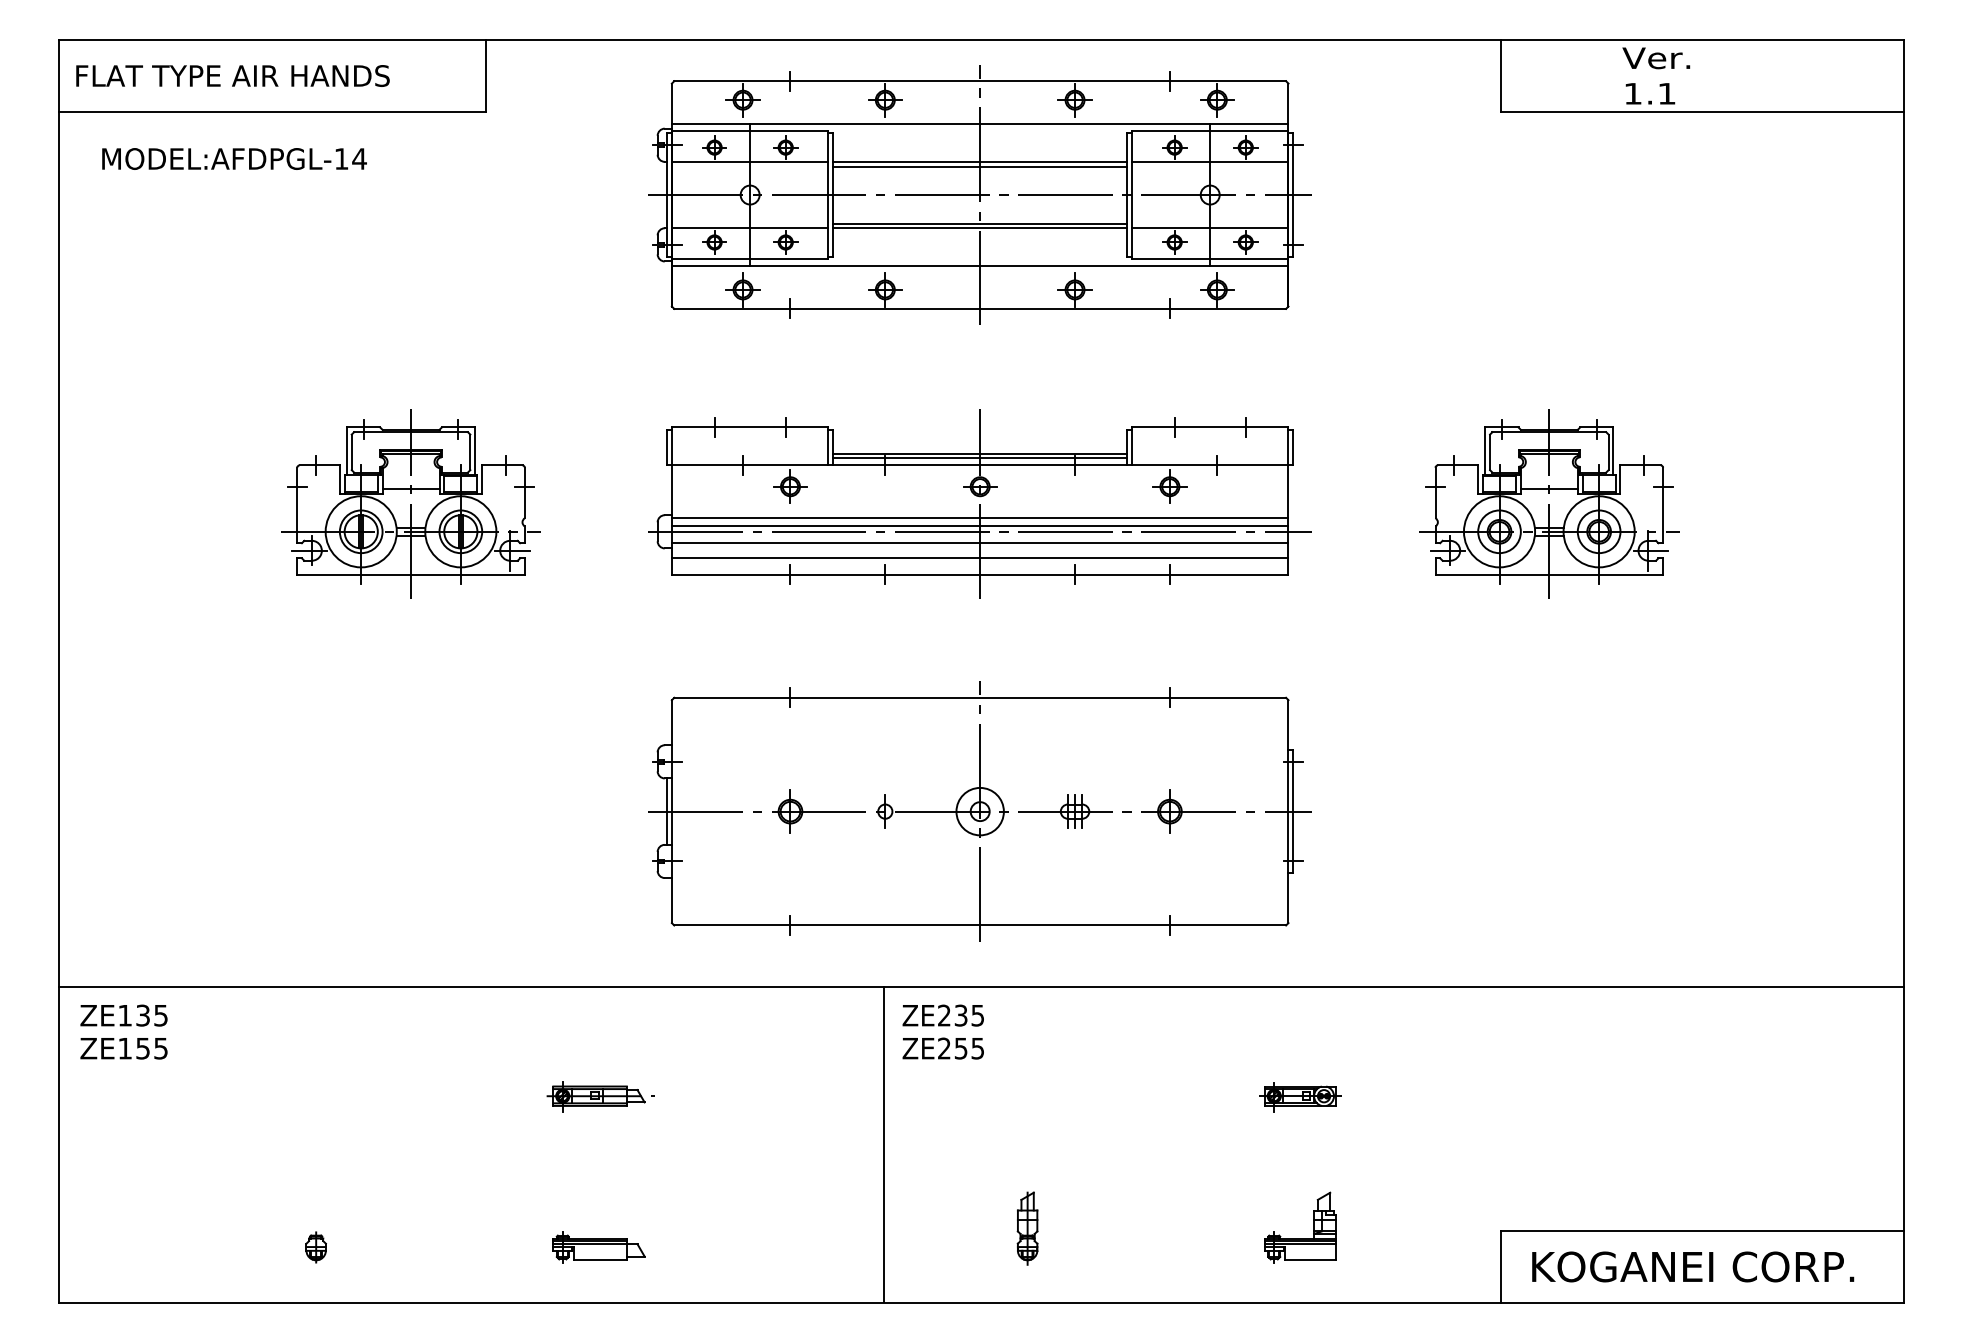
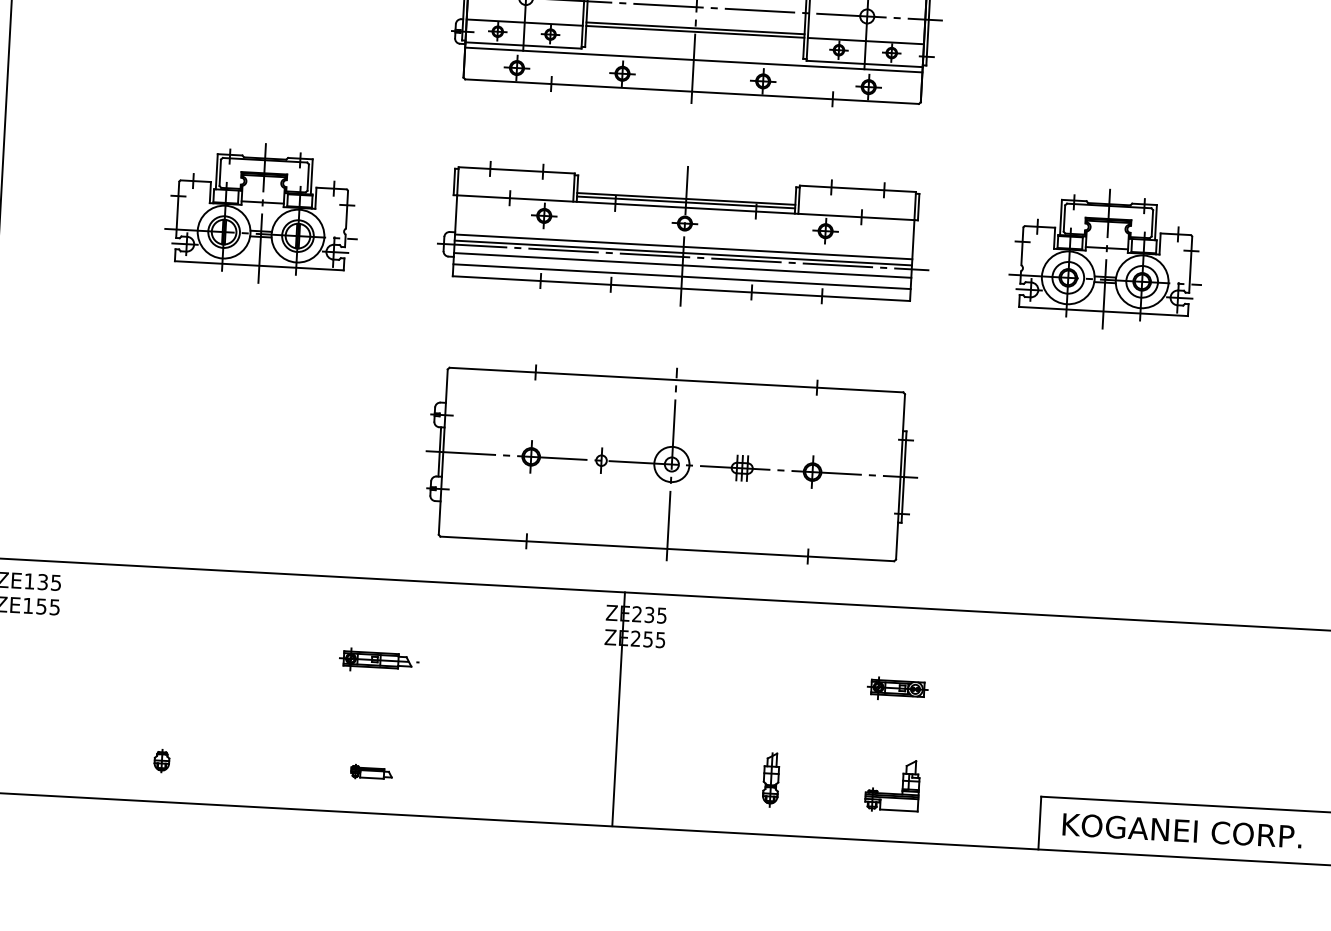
line: (884, 1144) -> (618, 709), moved
part: (1027, 1228) -> (771, 779), moved
part: (598, 1247) -> (371, 772), size x0.6

